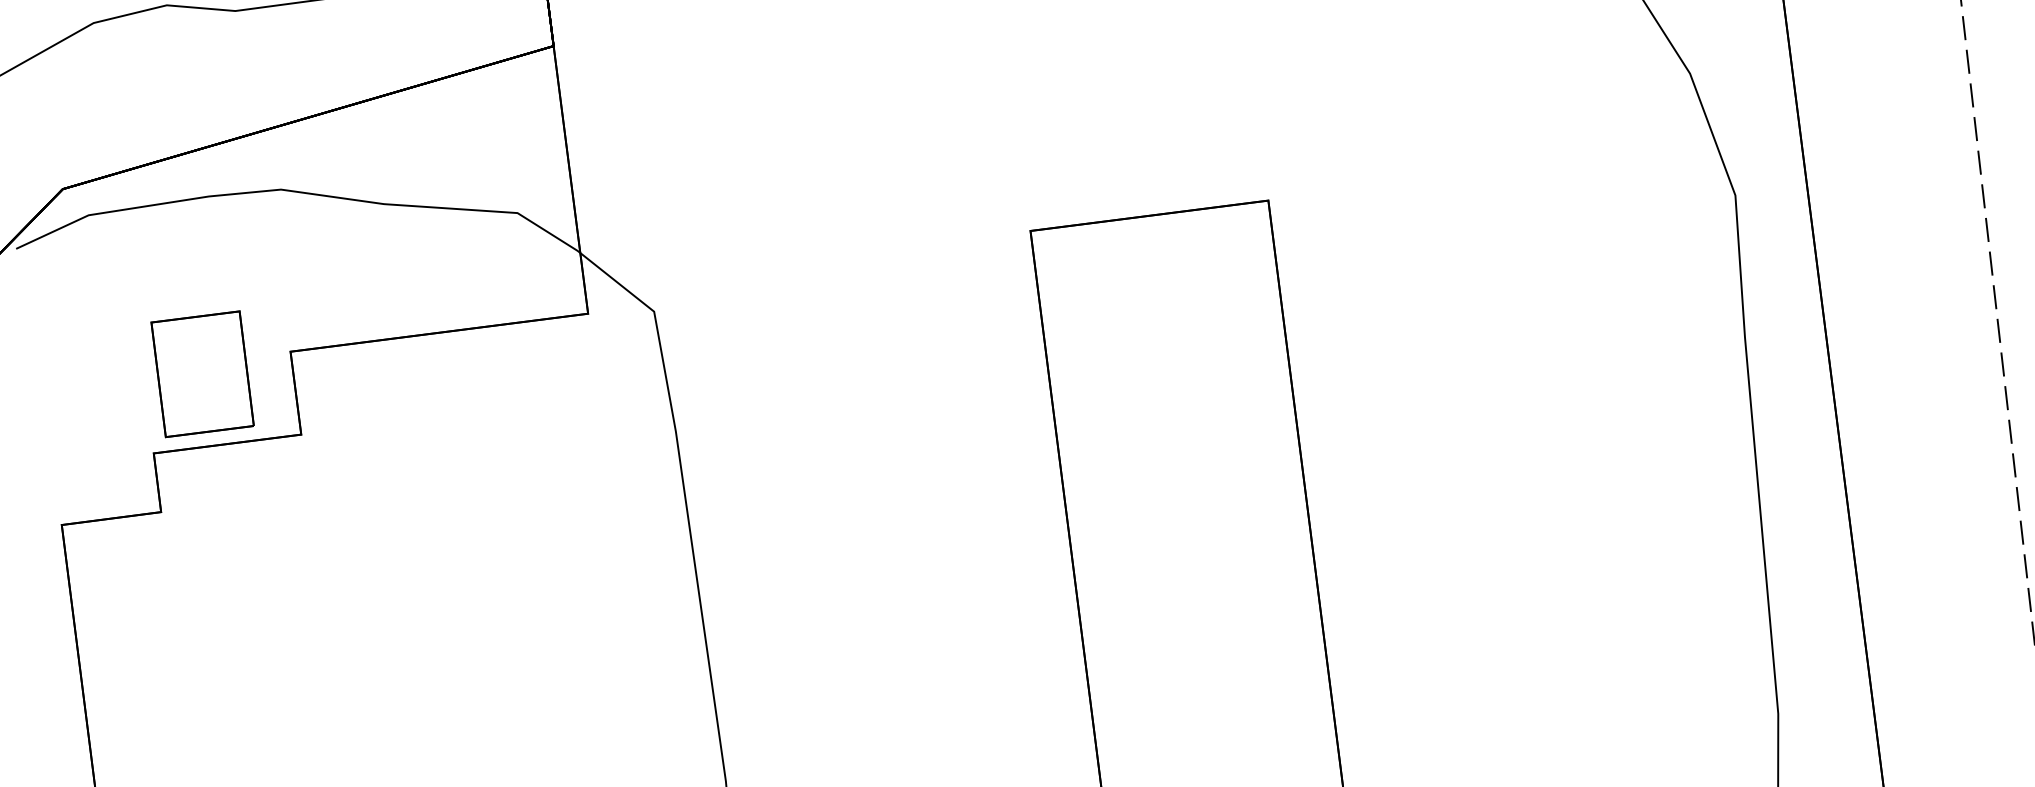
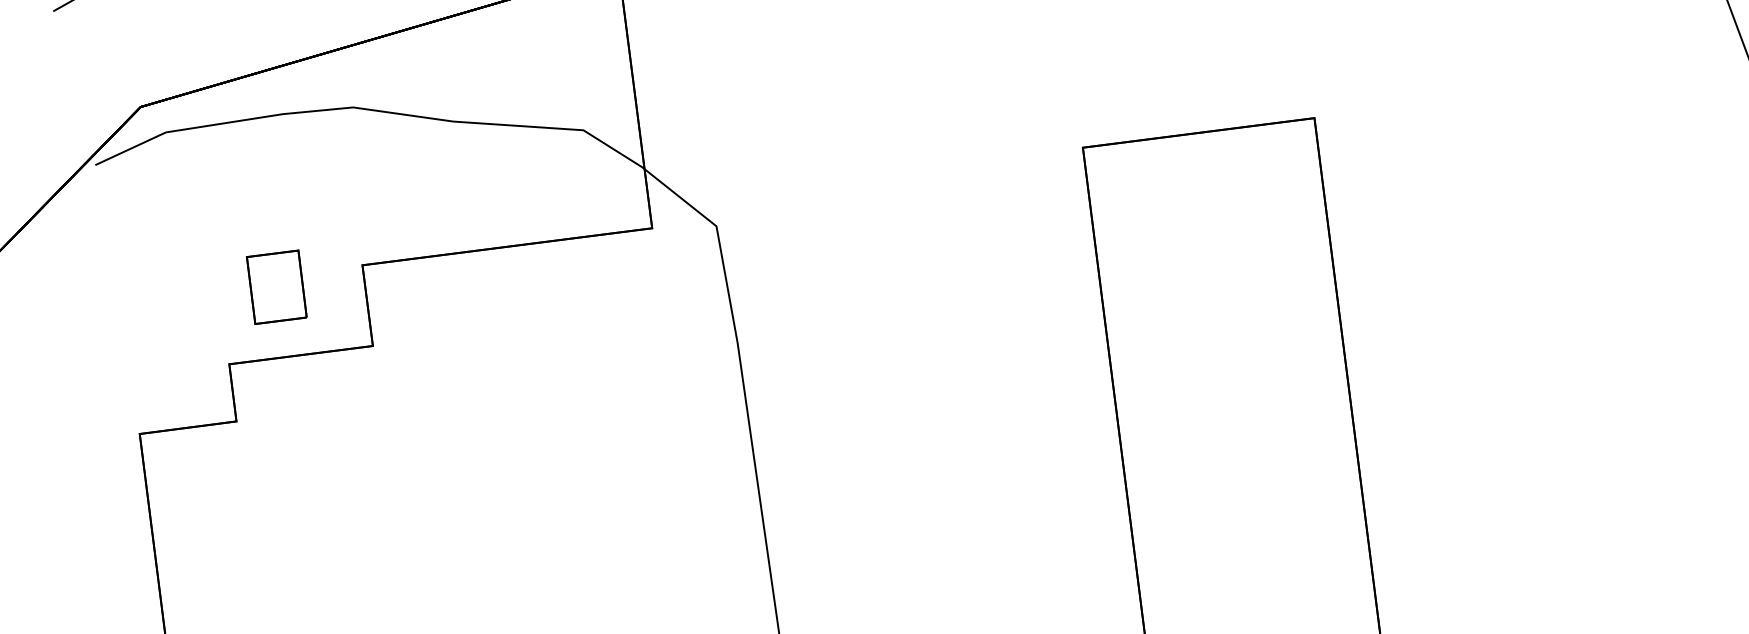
part: (202, 374) -> (276, 287), size x0.6

